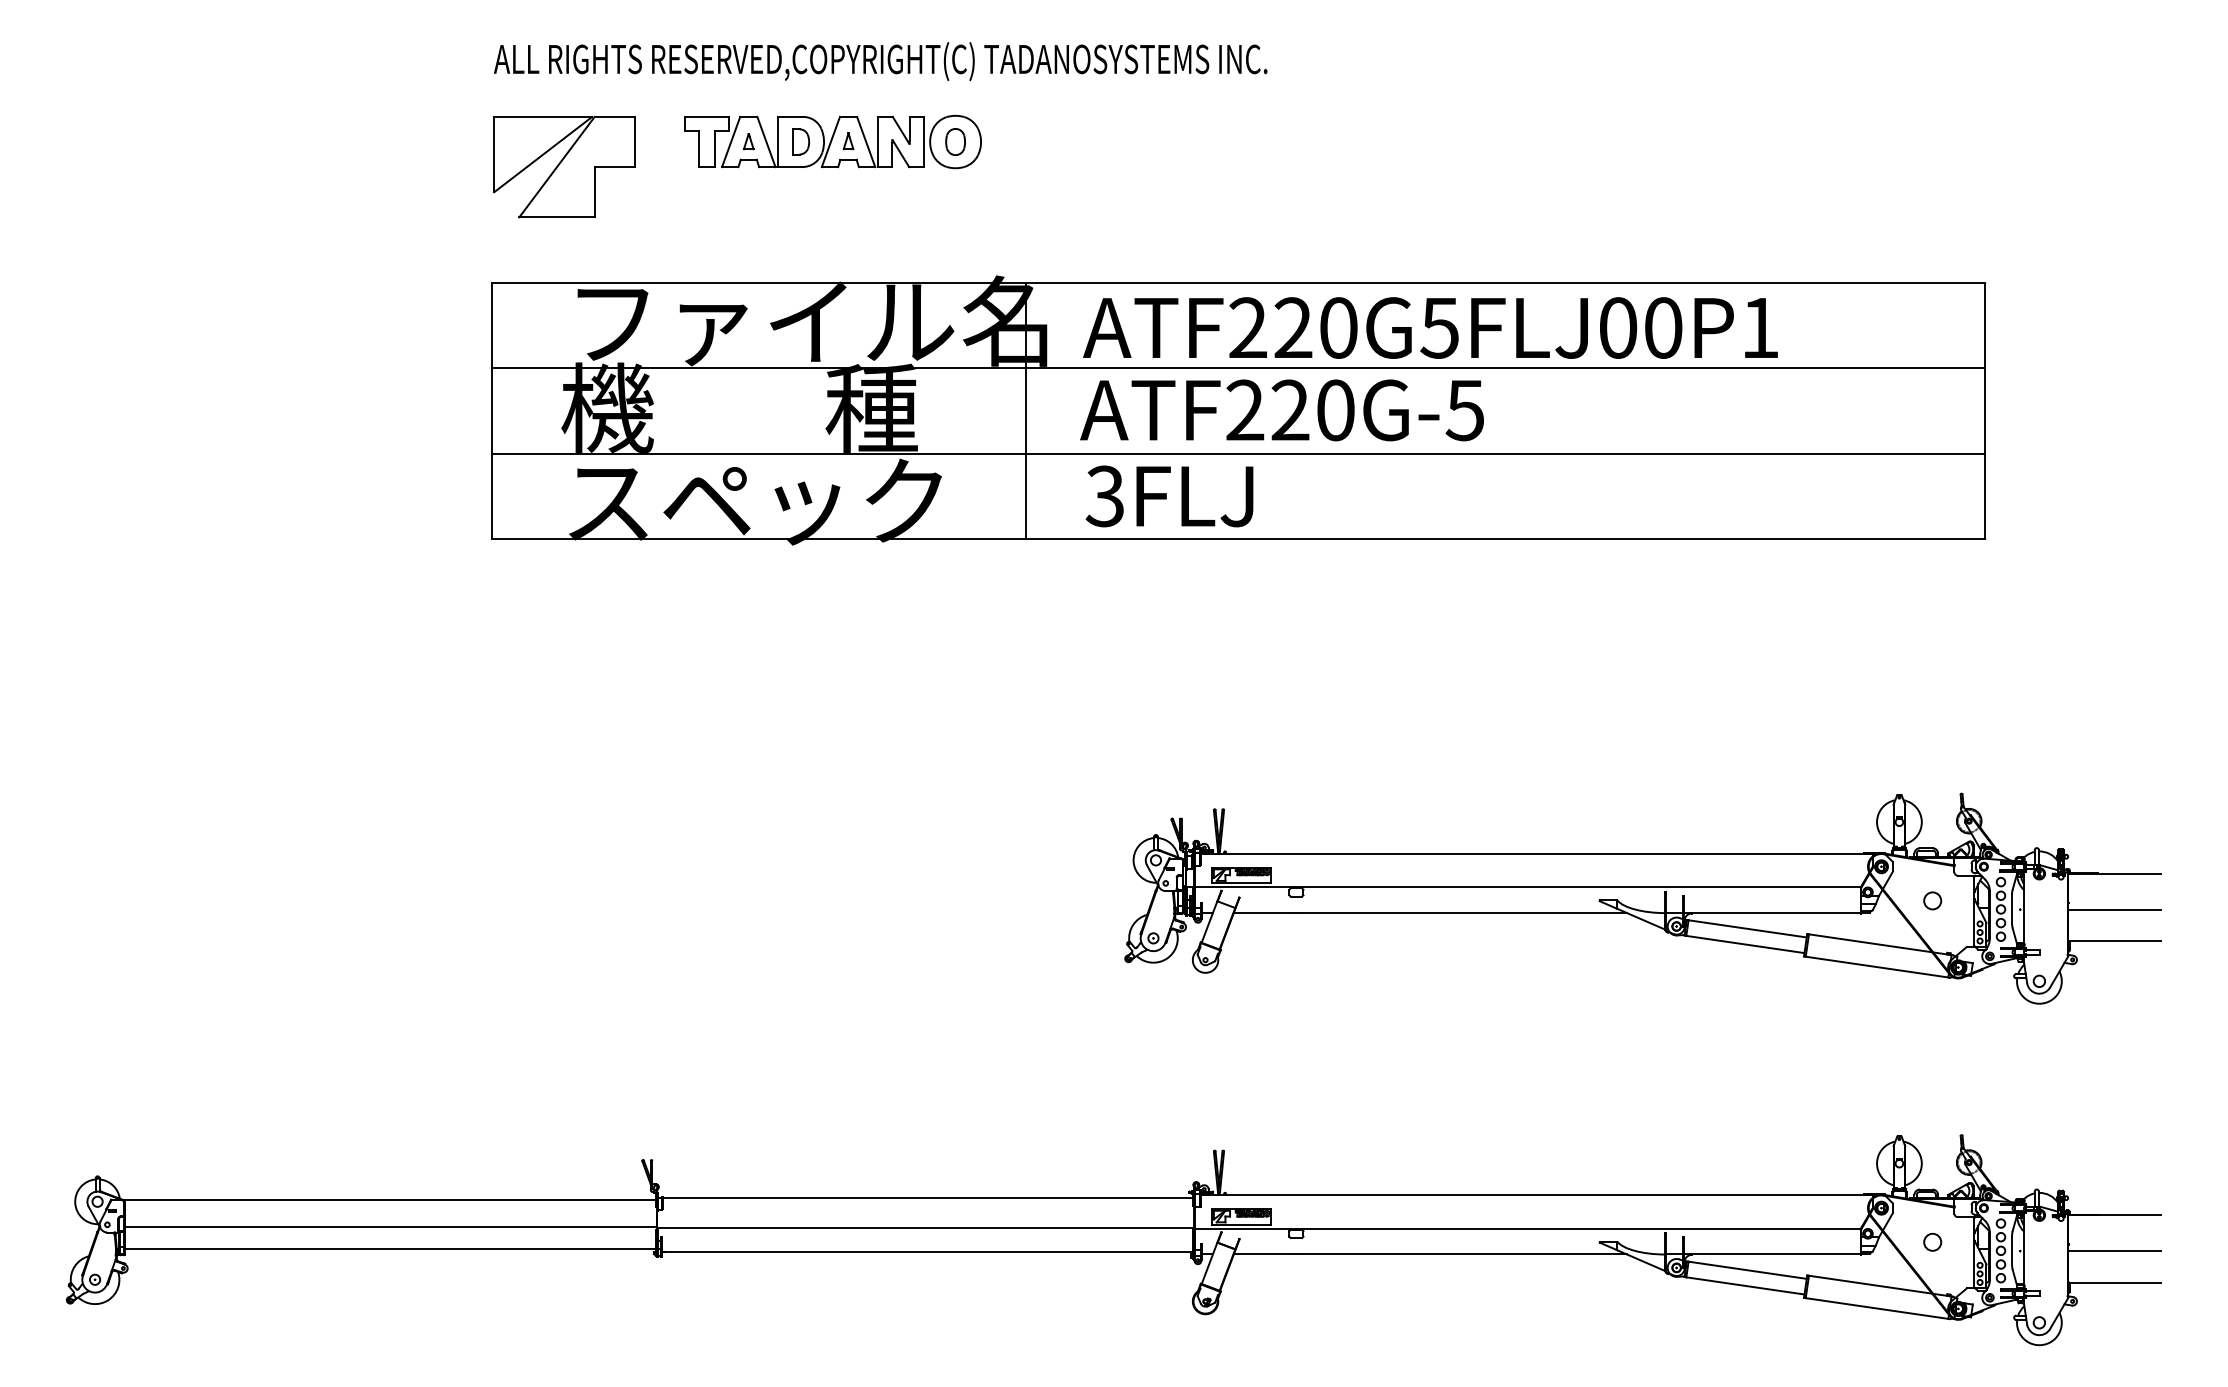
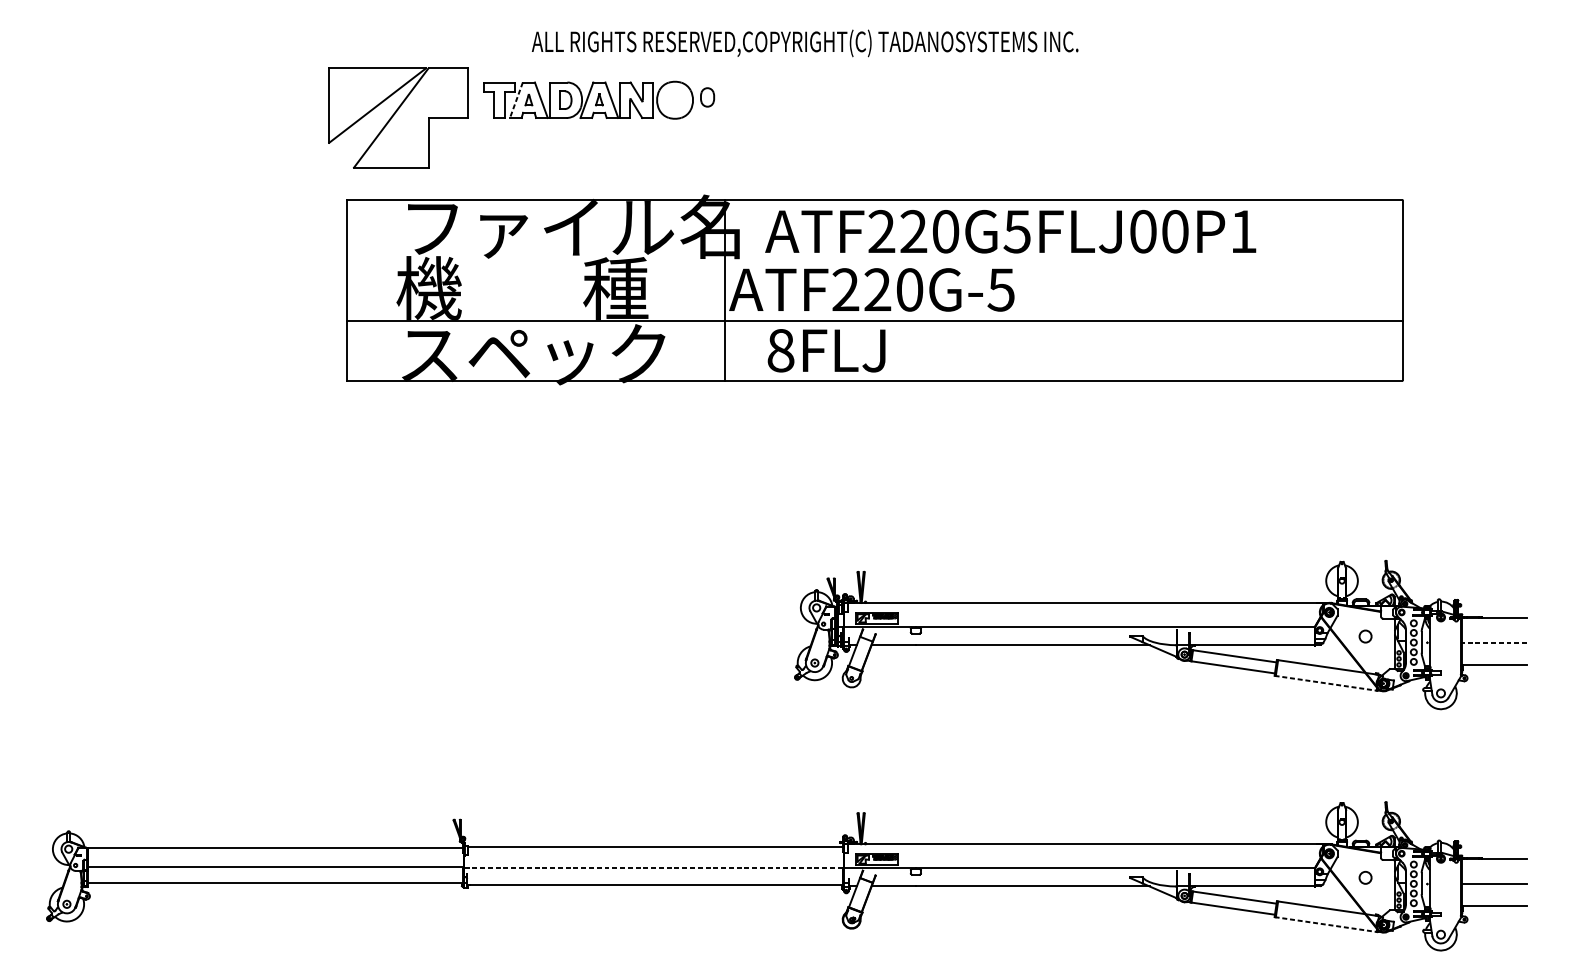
text: (880, 61) -> (805, 43), moved
part: (955, 141) -> (707, 97), moved
line: (731, 142) -> (516, 100), solid -> dashed
part: (564, 166) -> (398, 117), size x1.4
line: (1238, 368) -> (874, 260), removed
text: (1281, 410) -> (871, 290), moved
text: (1104, 496) -> (780, 350), 3FLJ -> 8FLJ
line: (2114, 909) -> (1494, 642), solid -> dashed
line: (1876, 967) -> (1325, 683), solid -> dashed
line: (926, 1228) -> (654, 868), solid -> dashed
line: (1876, 1308) -> (1325, 924), solid -> dashed

